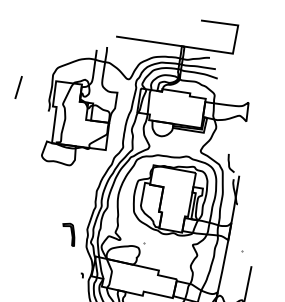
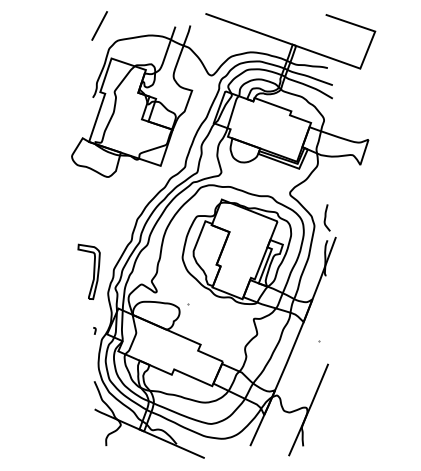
line: (18, 87) -> (99, 25), moved
part: (69, 234) -> (88, 271), size x1.67

